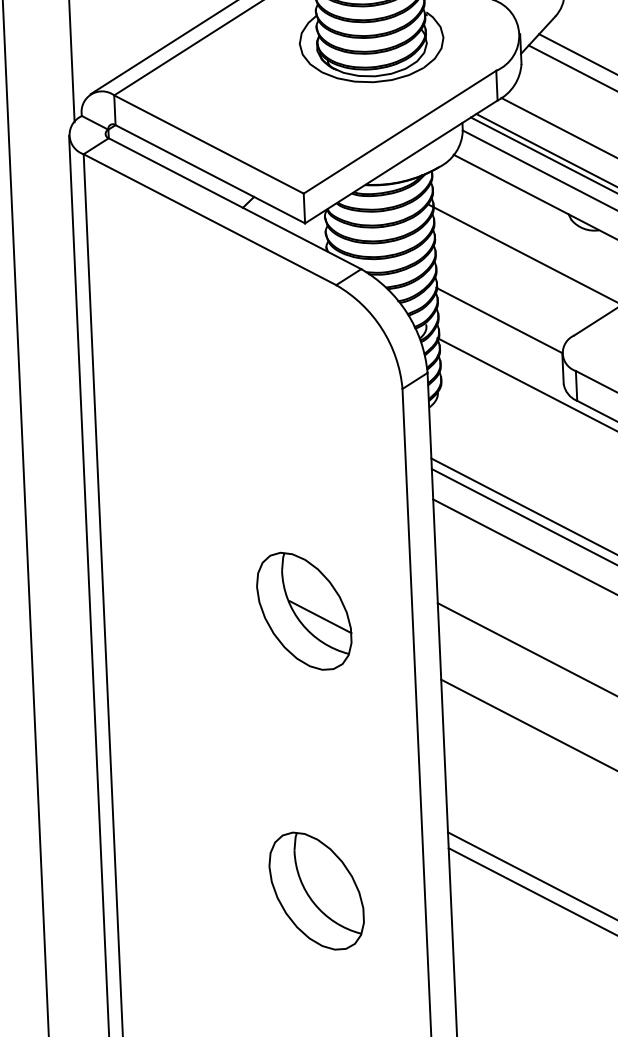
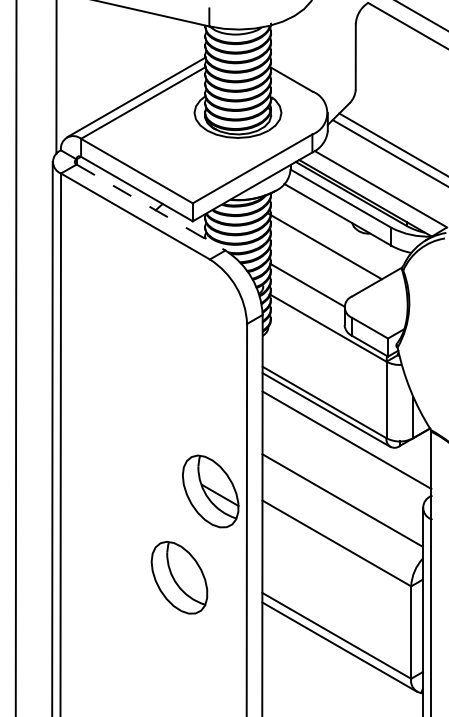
line: (235, 203) -> (151, 207), solid -> dashed
part: (303, 611) -> (210, 491), moved
part: (316, 890) -> (179, 577), moved

